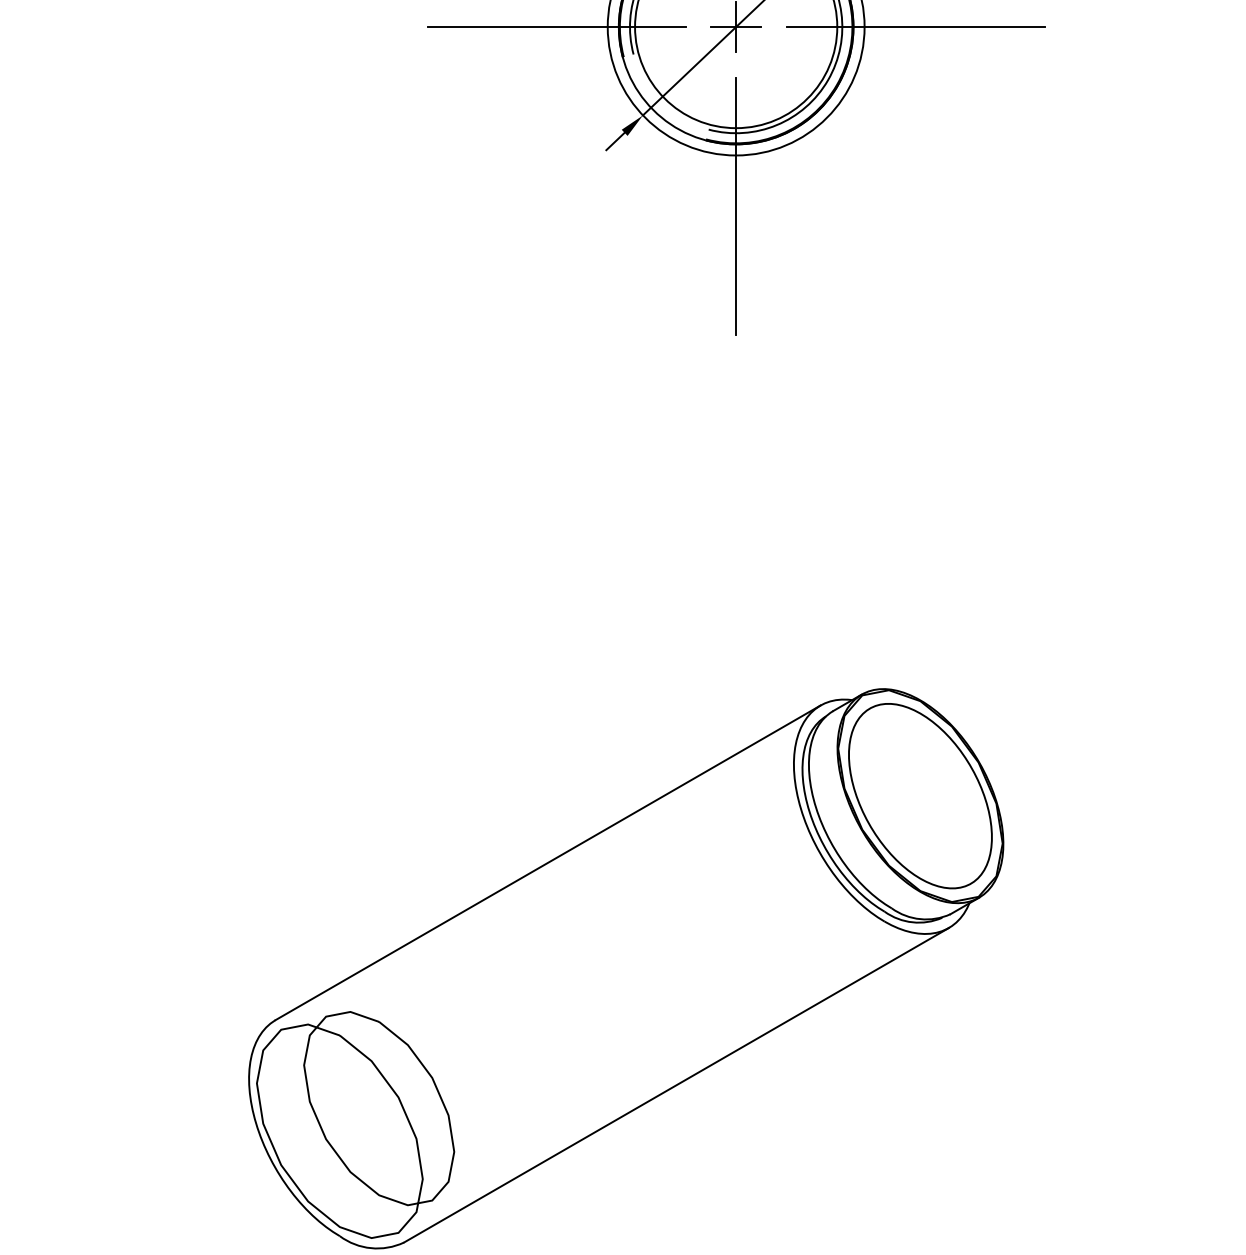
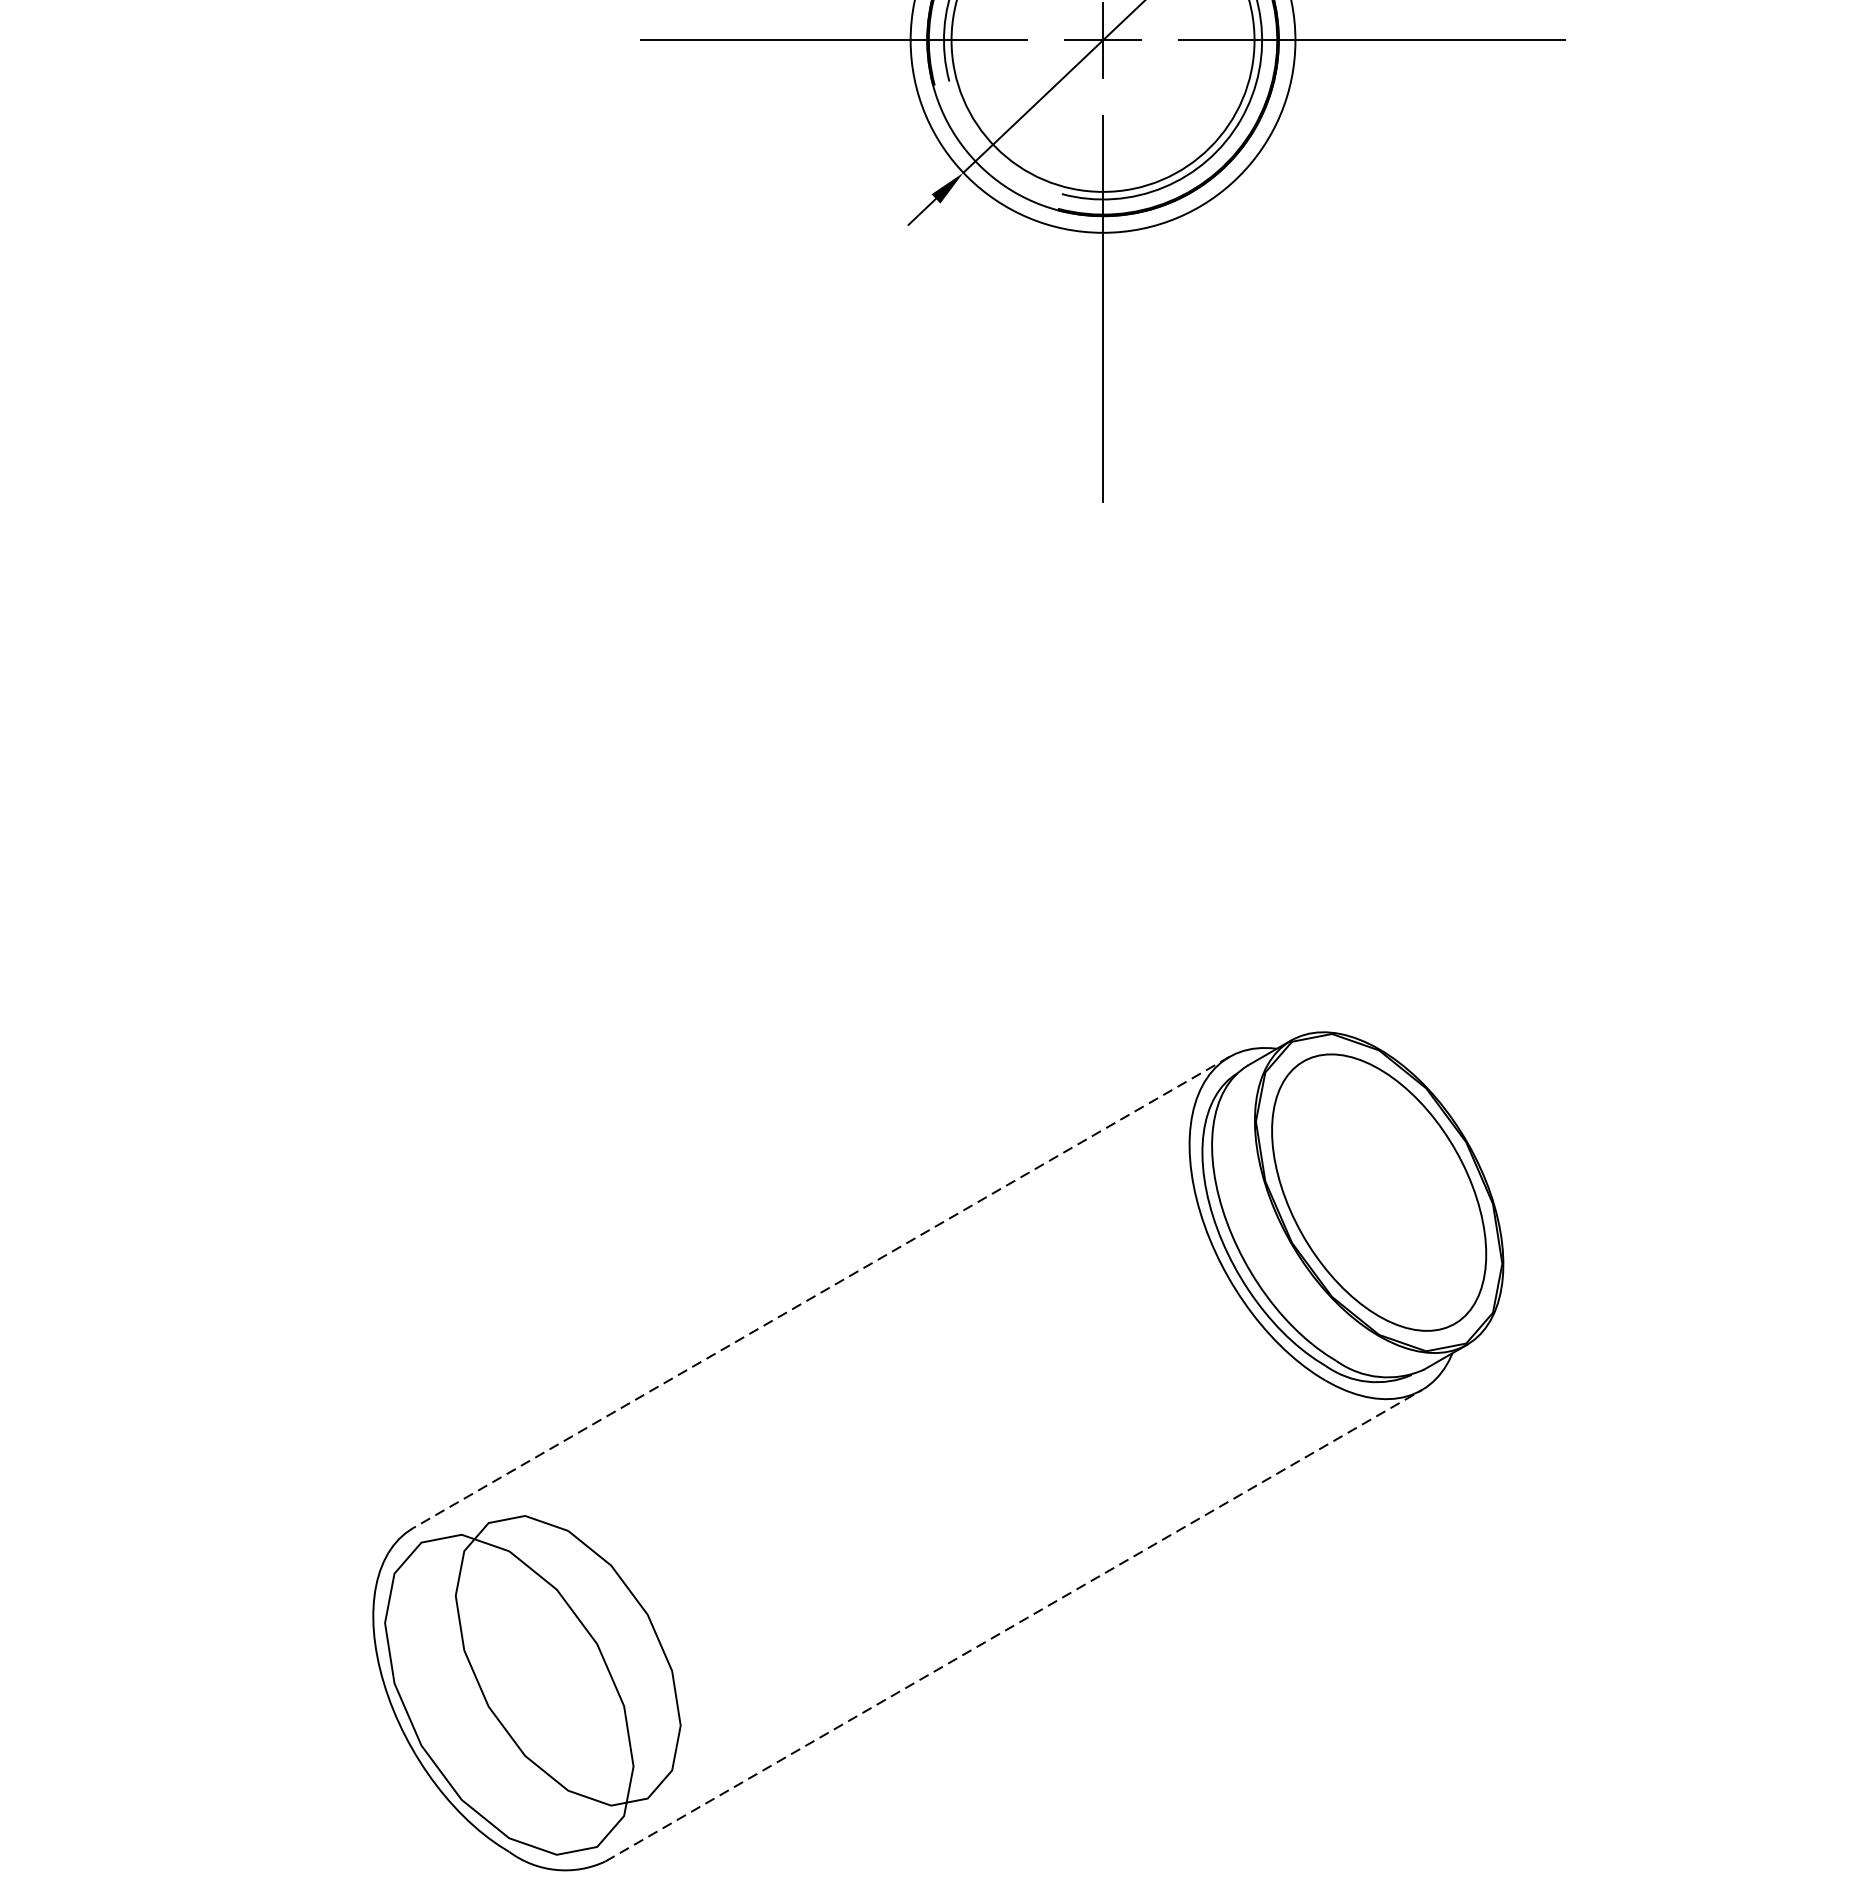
line: (548, 862) -> (821, 1292), solid -> dashed
line: (676, 1085) -> (1013, 1626), solid -> dashed

